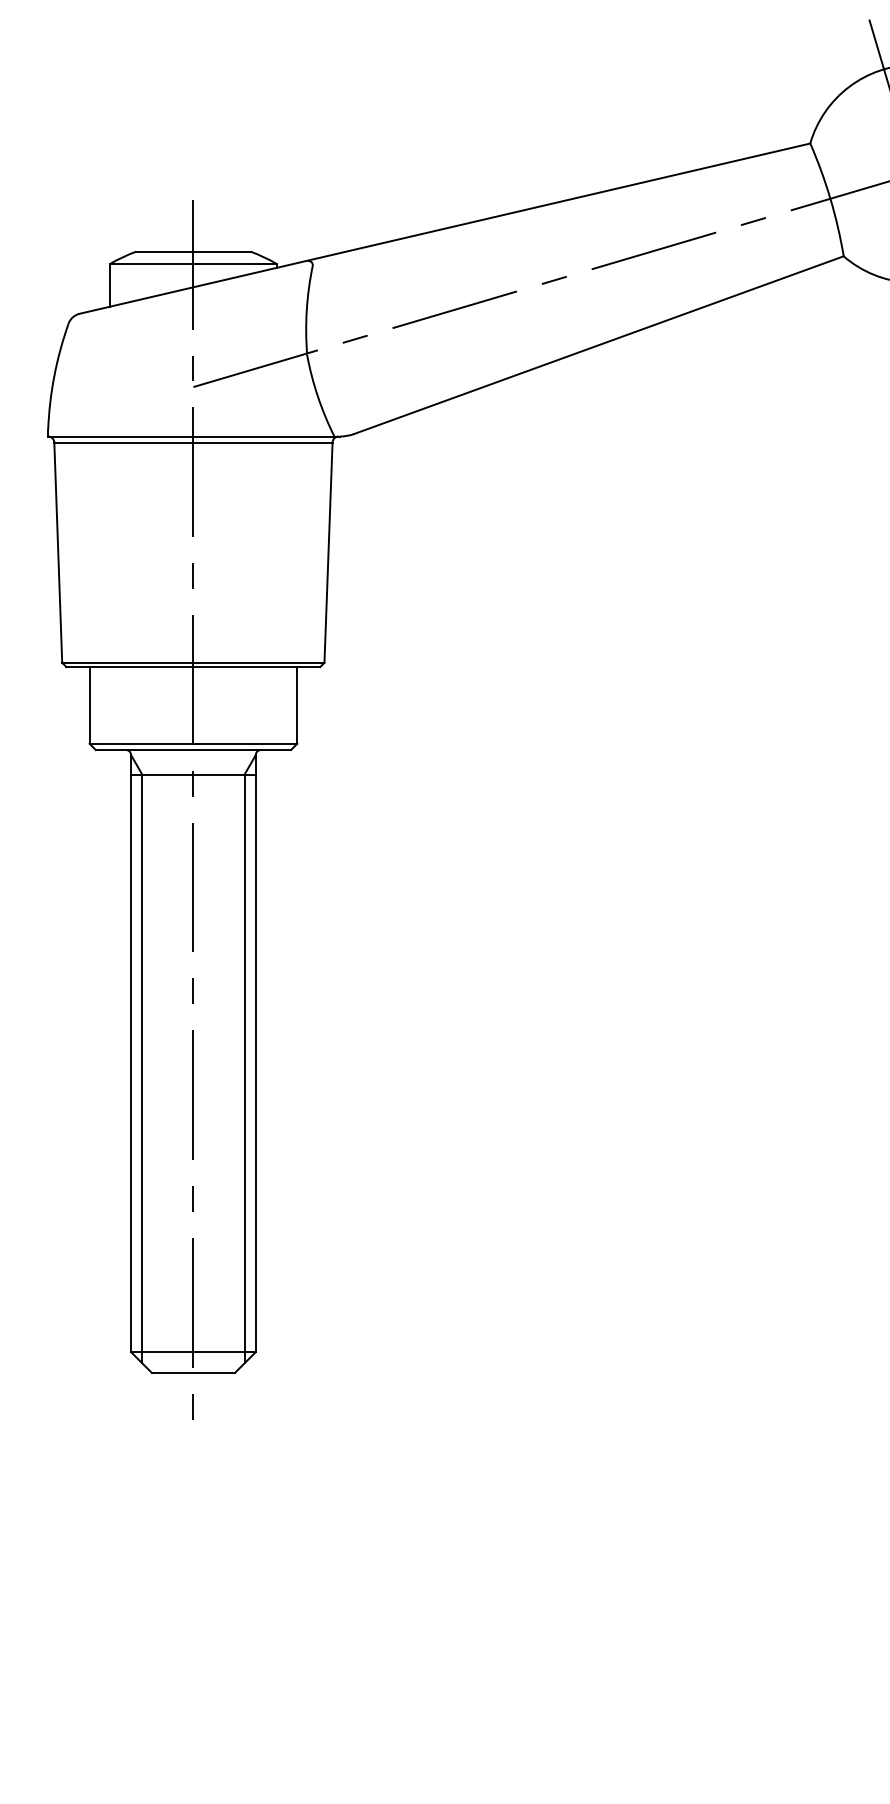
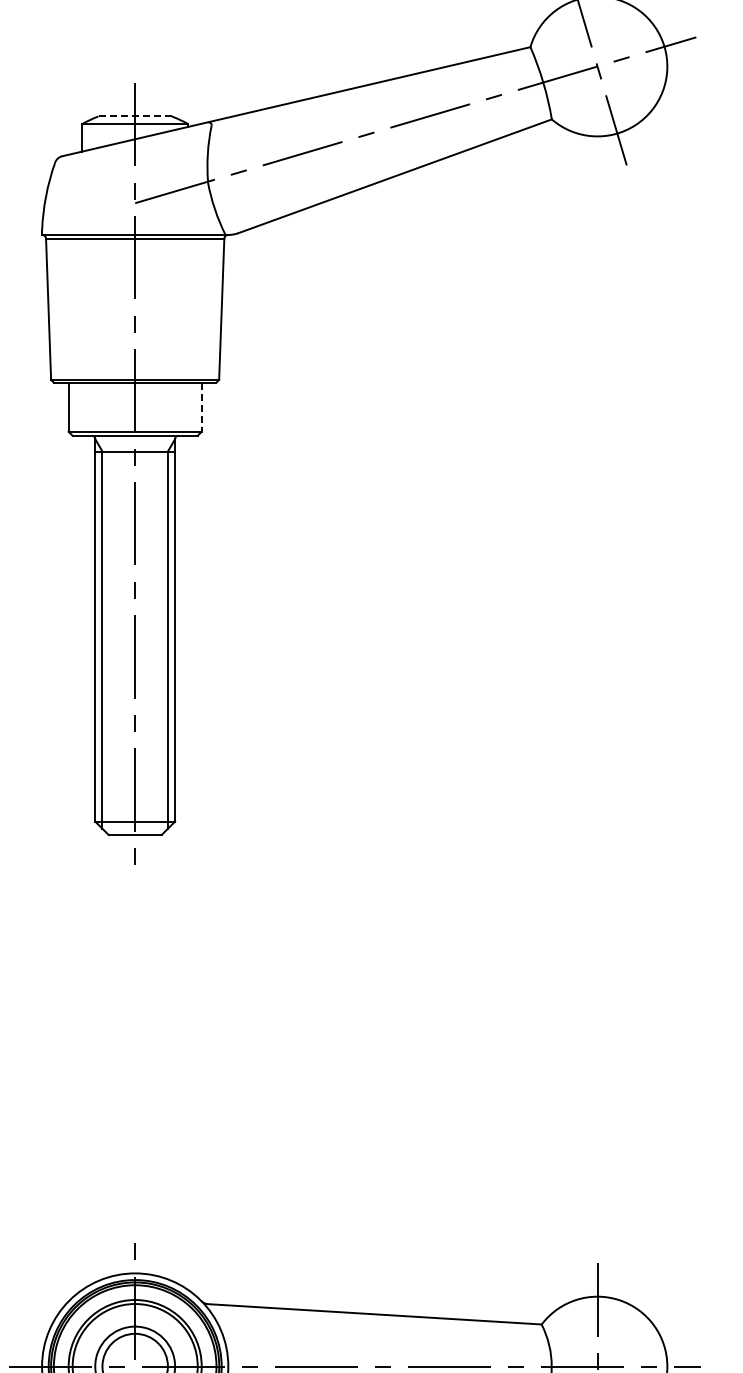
line: (193, 251) -> (135, 116), solid -> dashed
line: (296, 705) -> (201, 407), solid -> dashed

